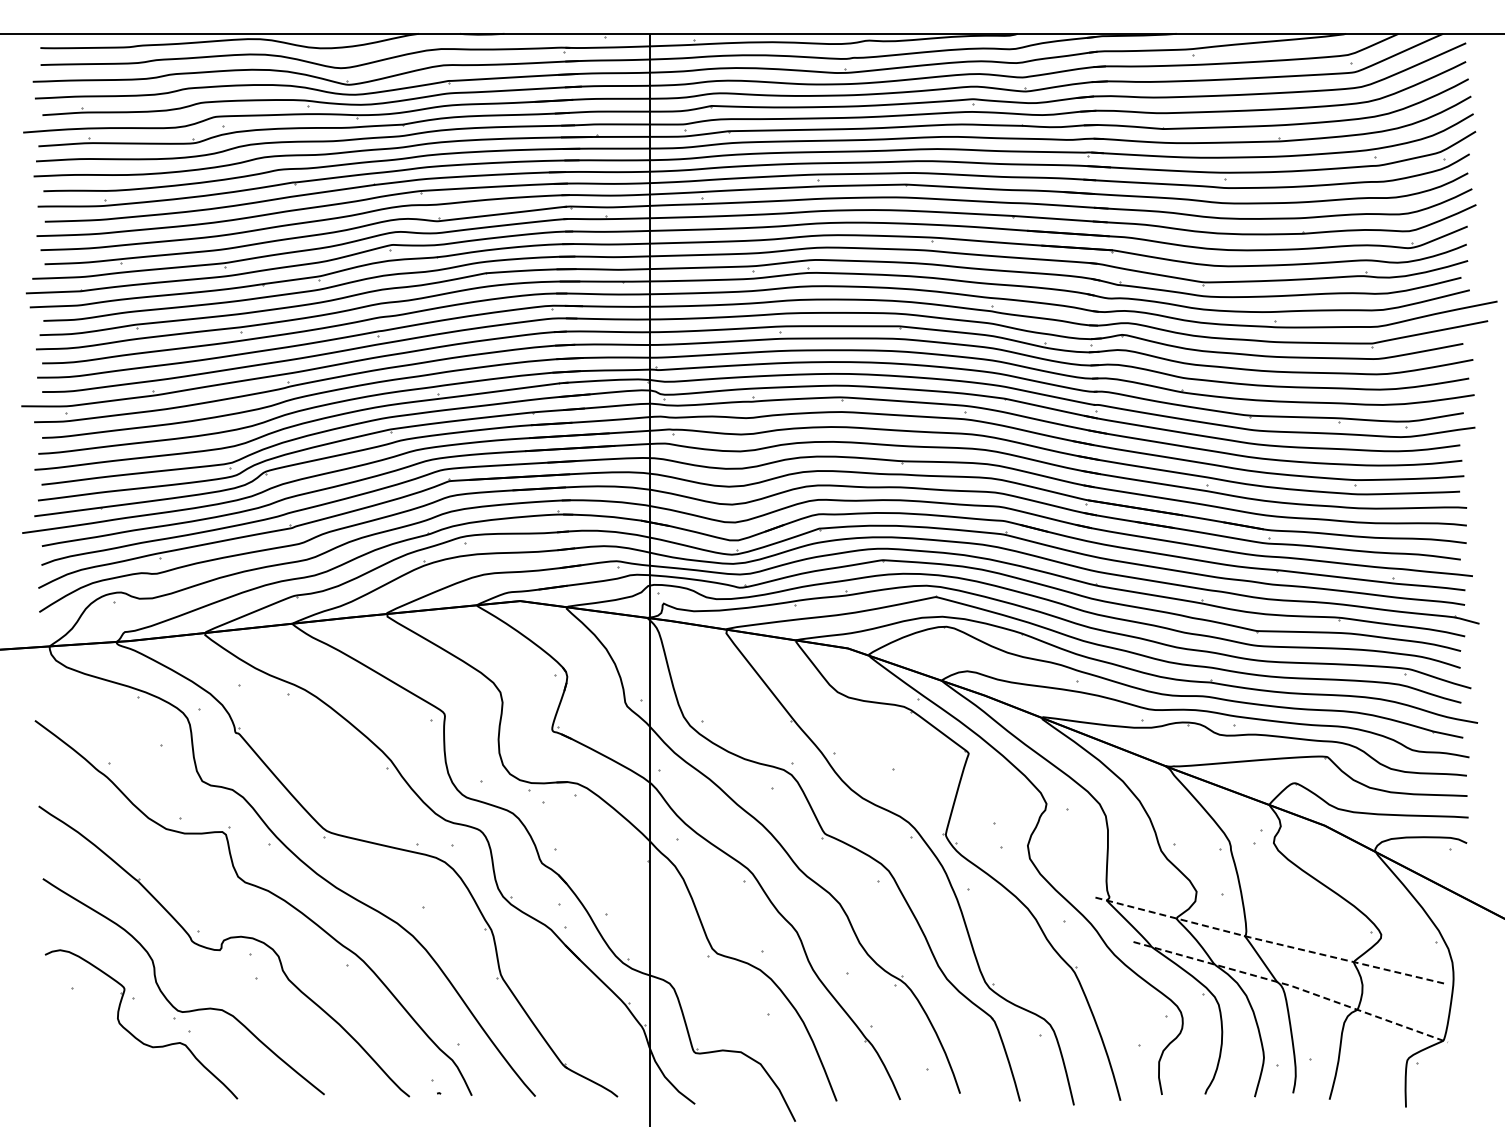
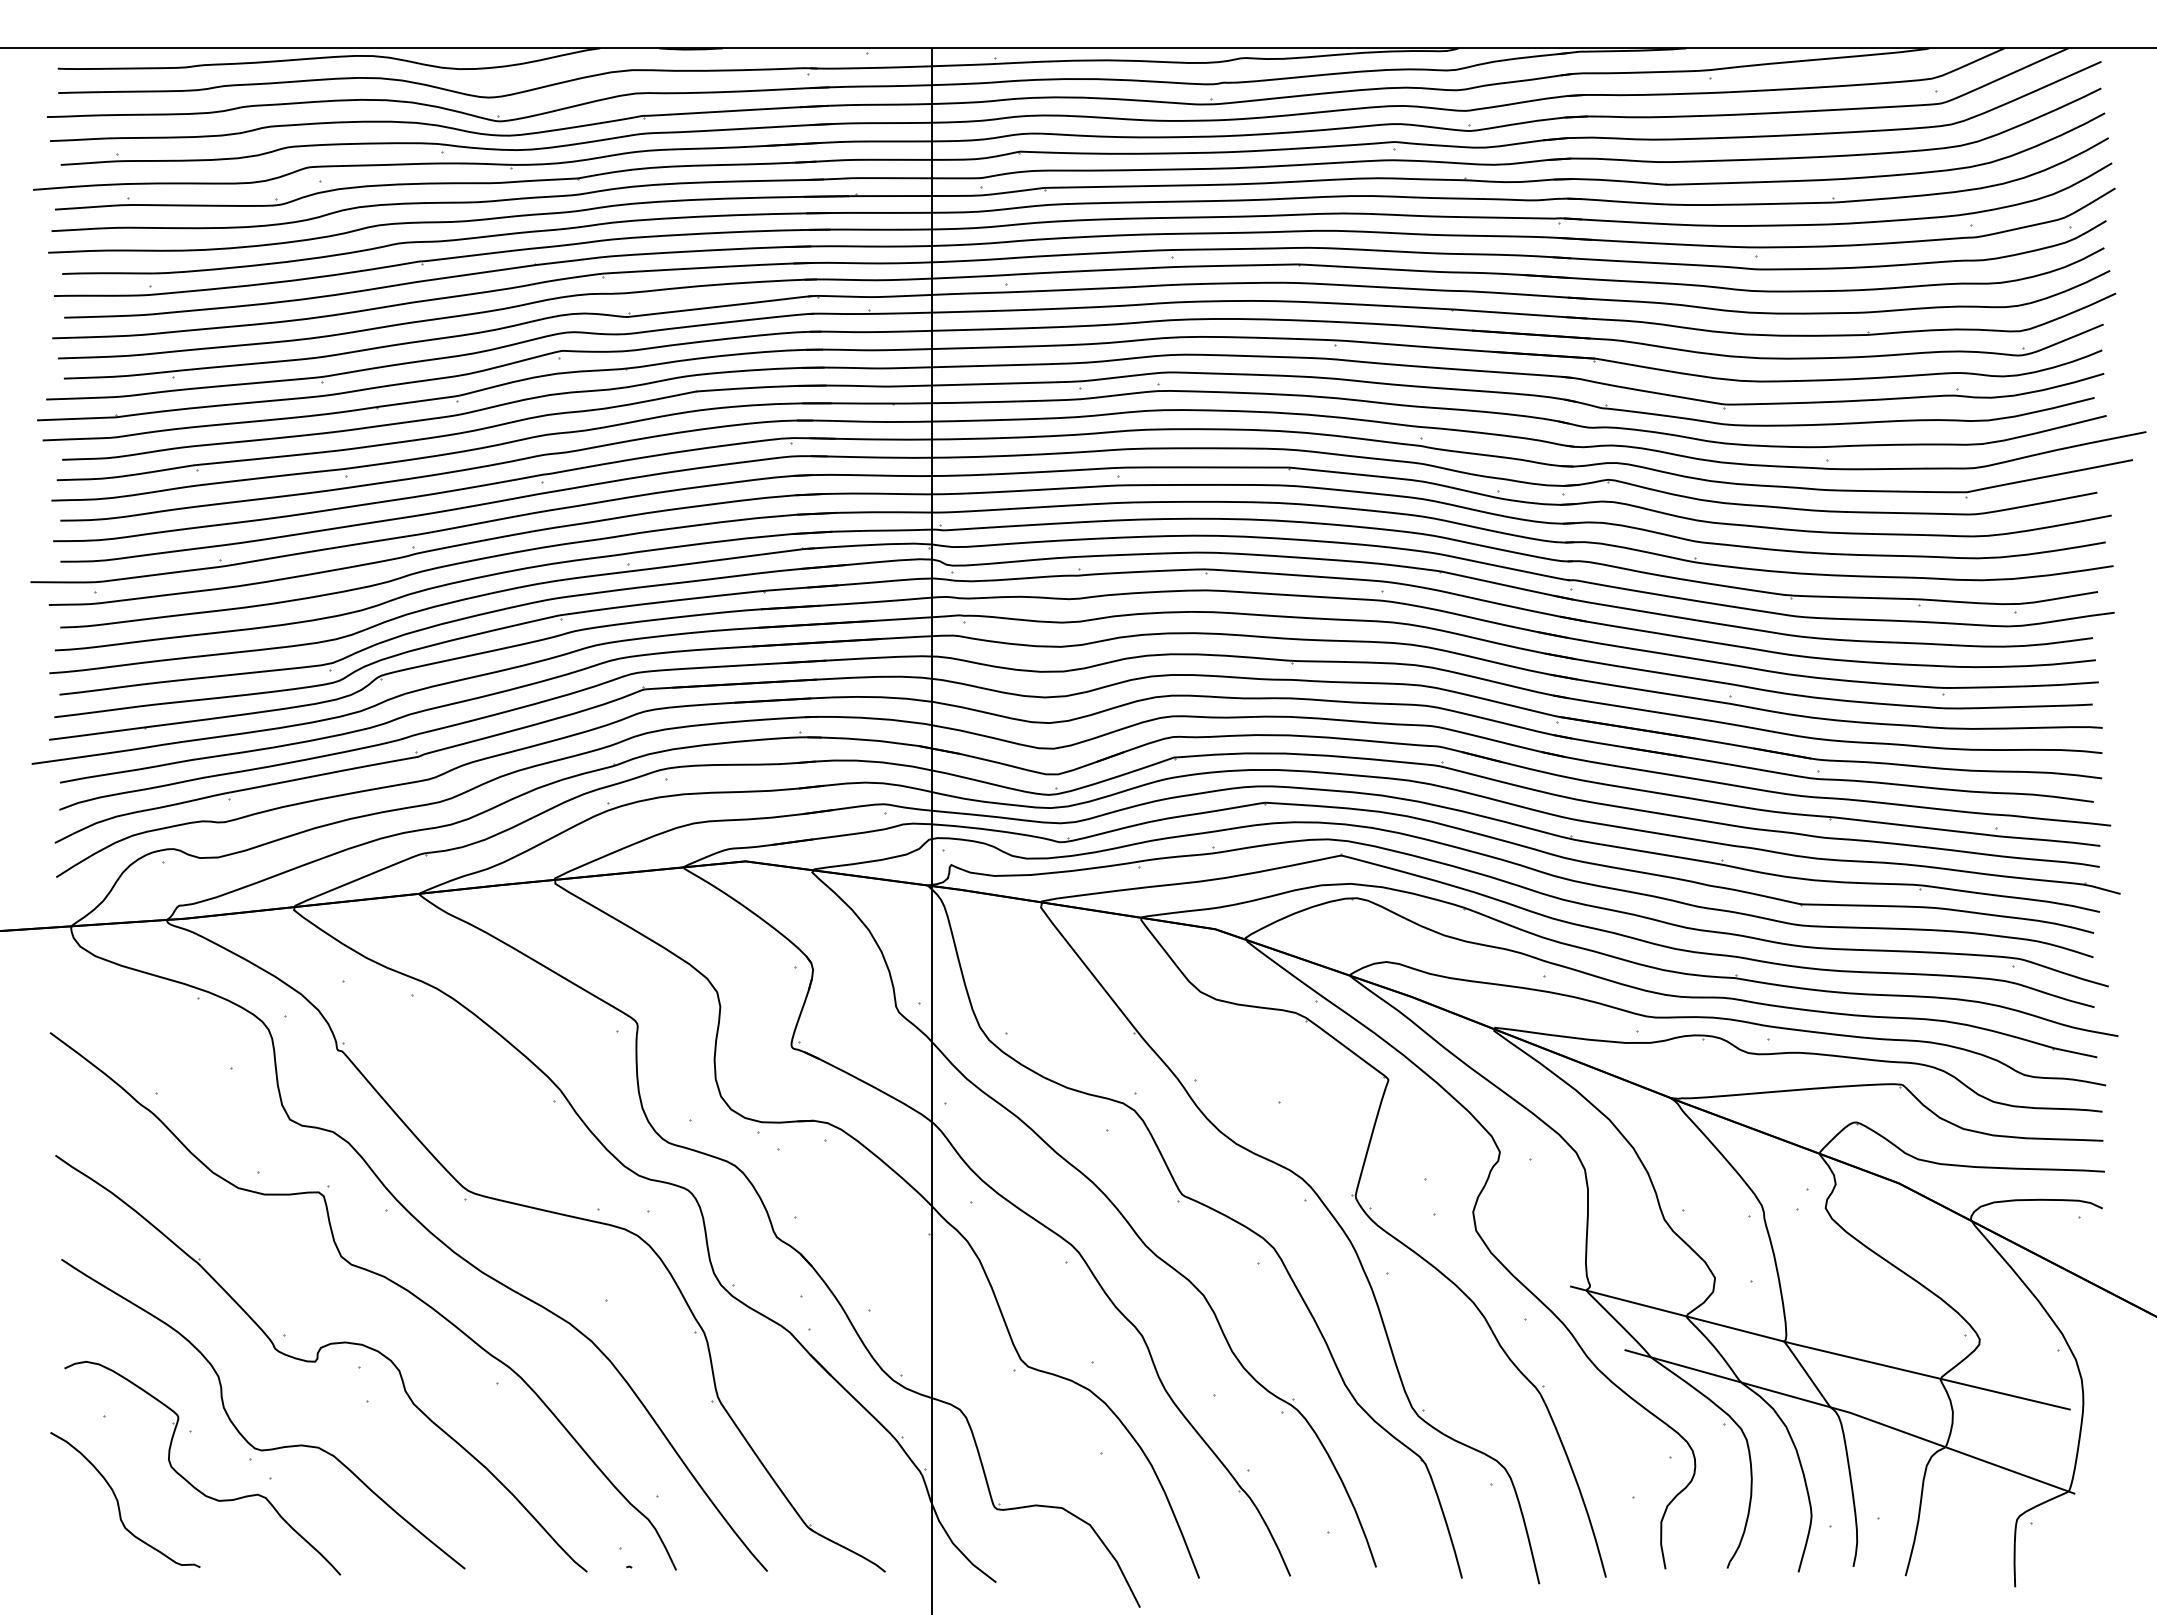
line: (1269, 942) -> (1819, 1350), dashed -> solid
line: (1292, 986) -> (1852, 1413), dashed -> solid
curve: (83, 1048) -> (119, 1502), added

